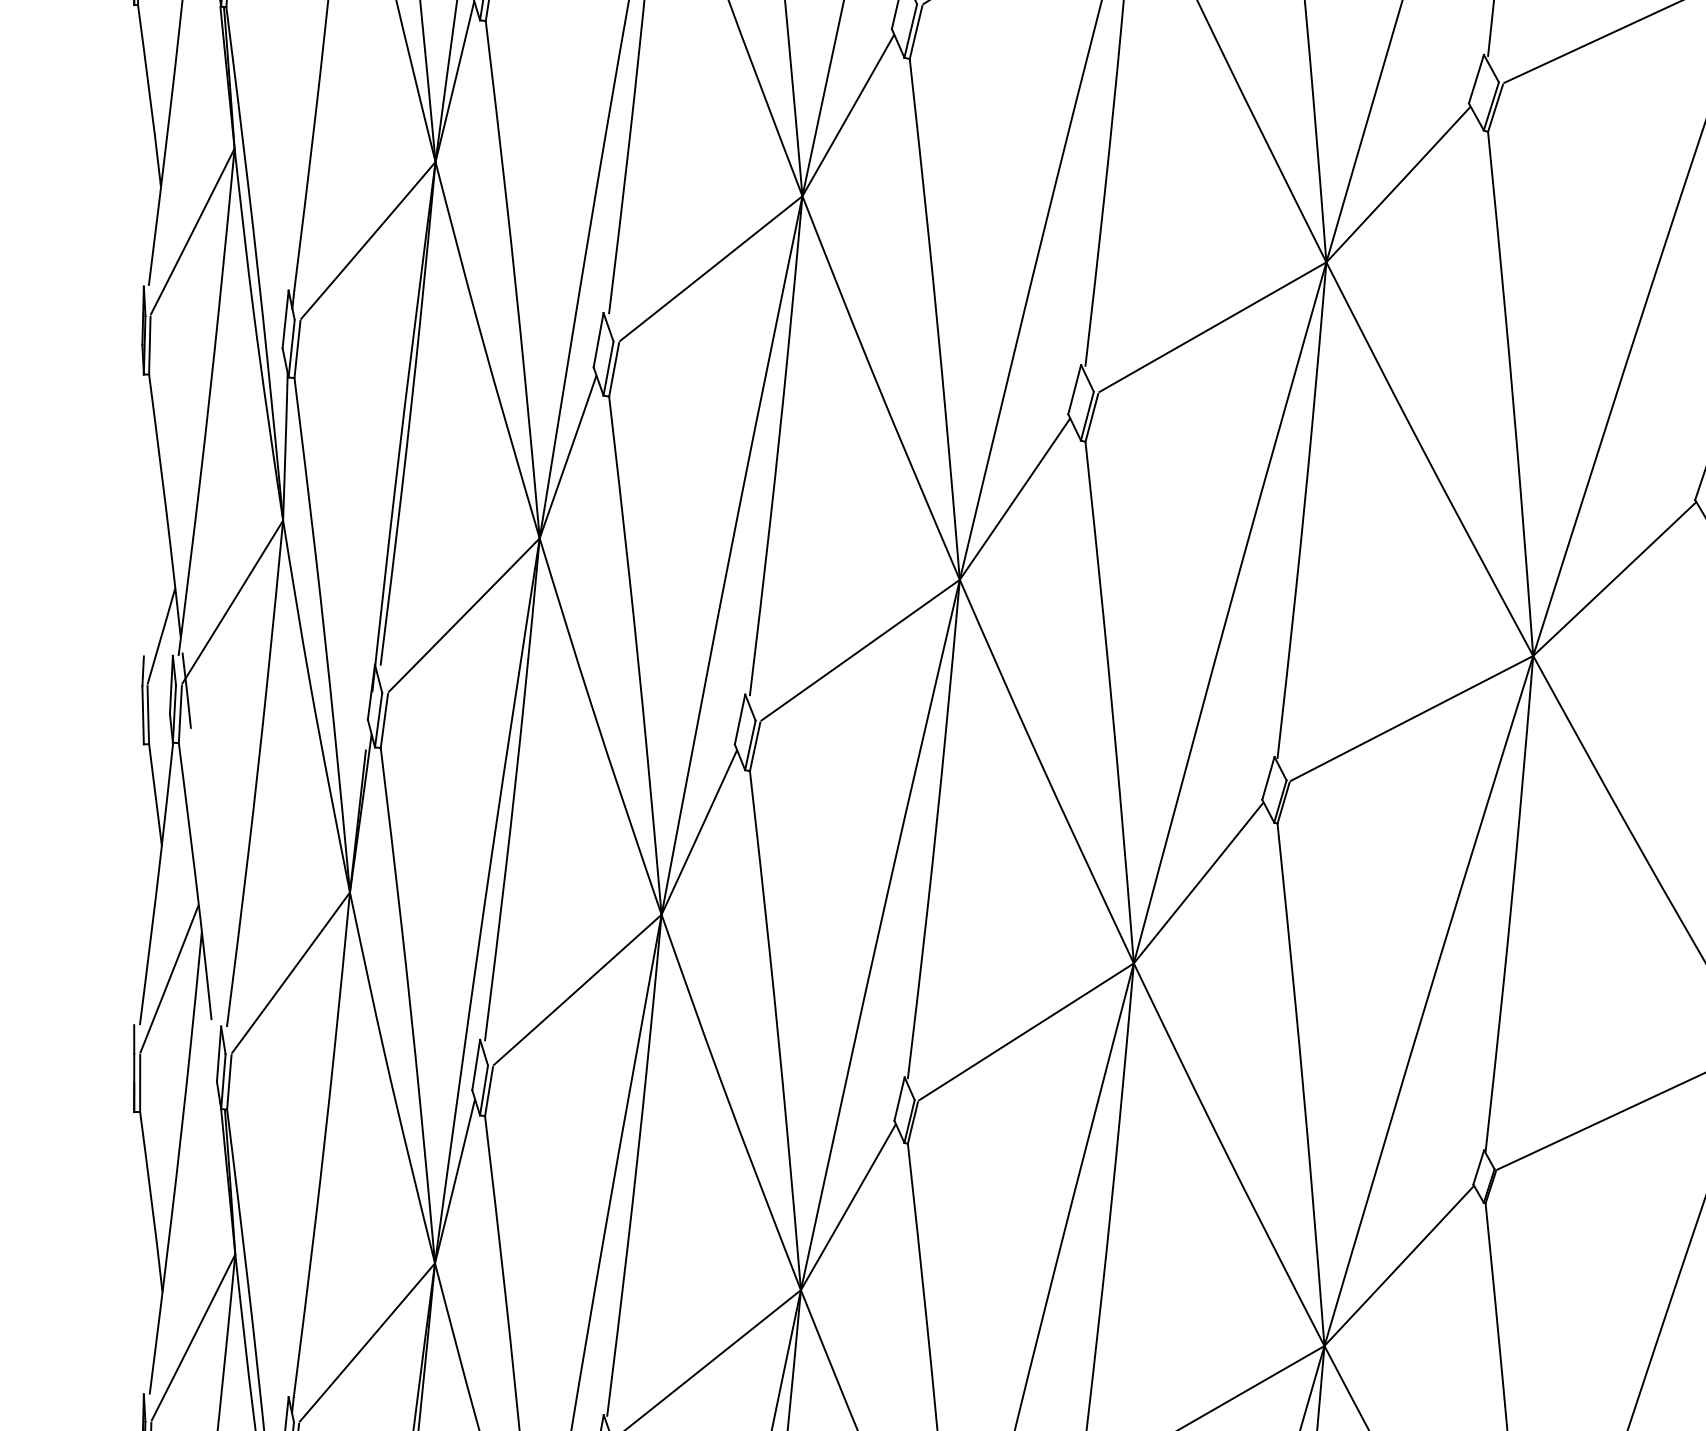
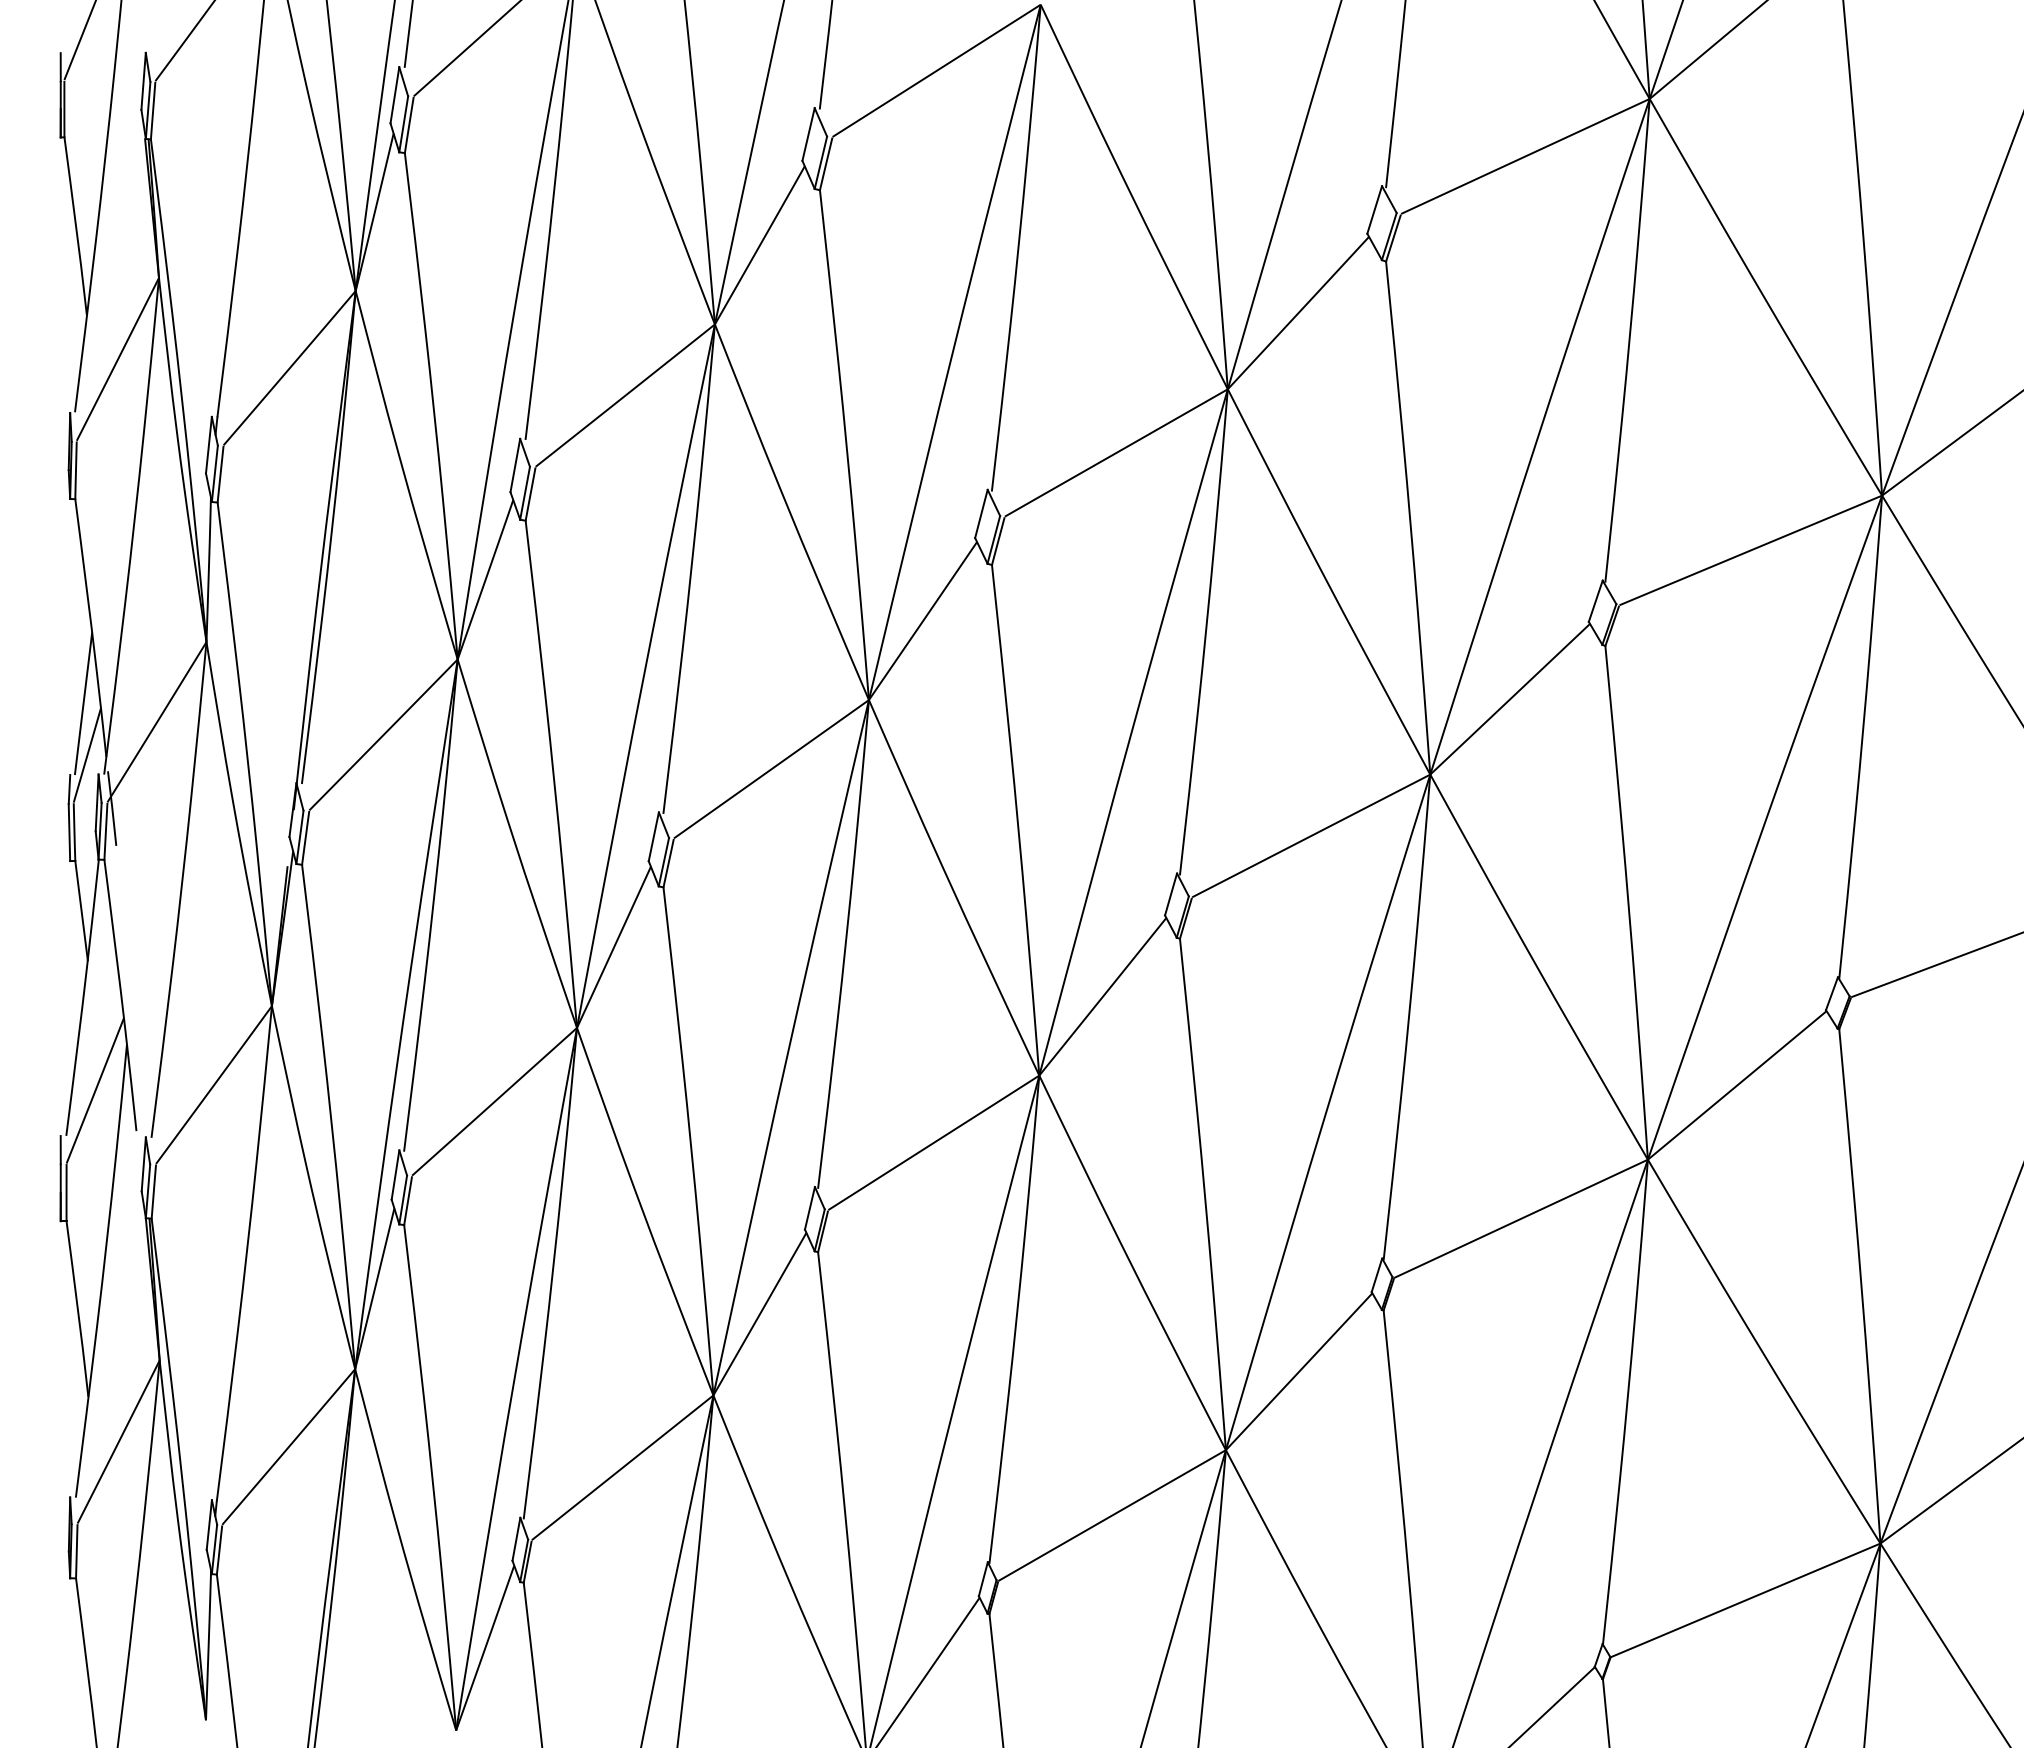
line: (157, 583) -> (83, 703), added

